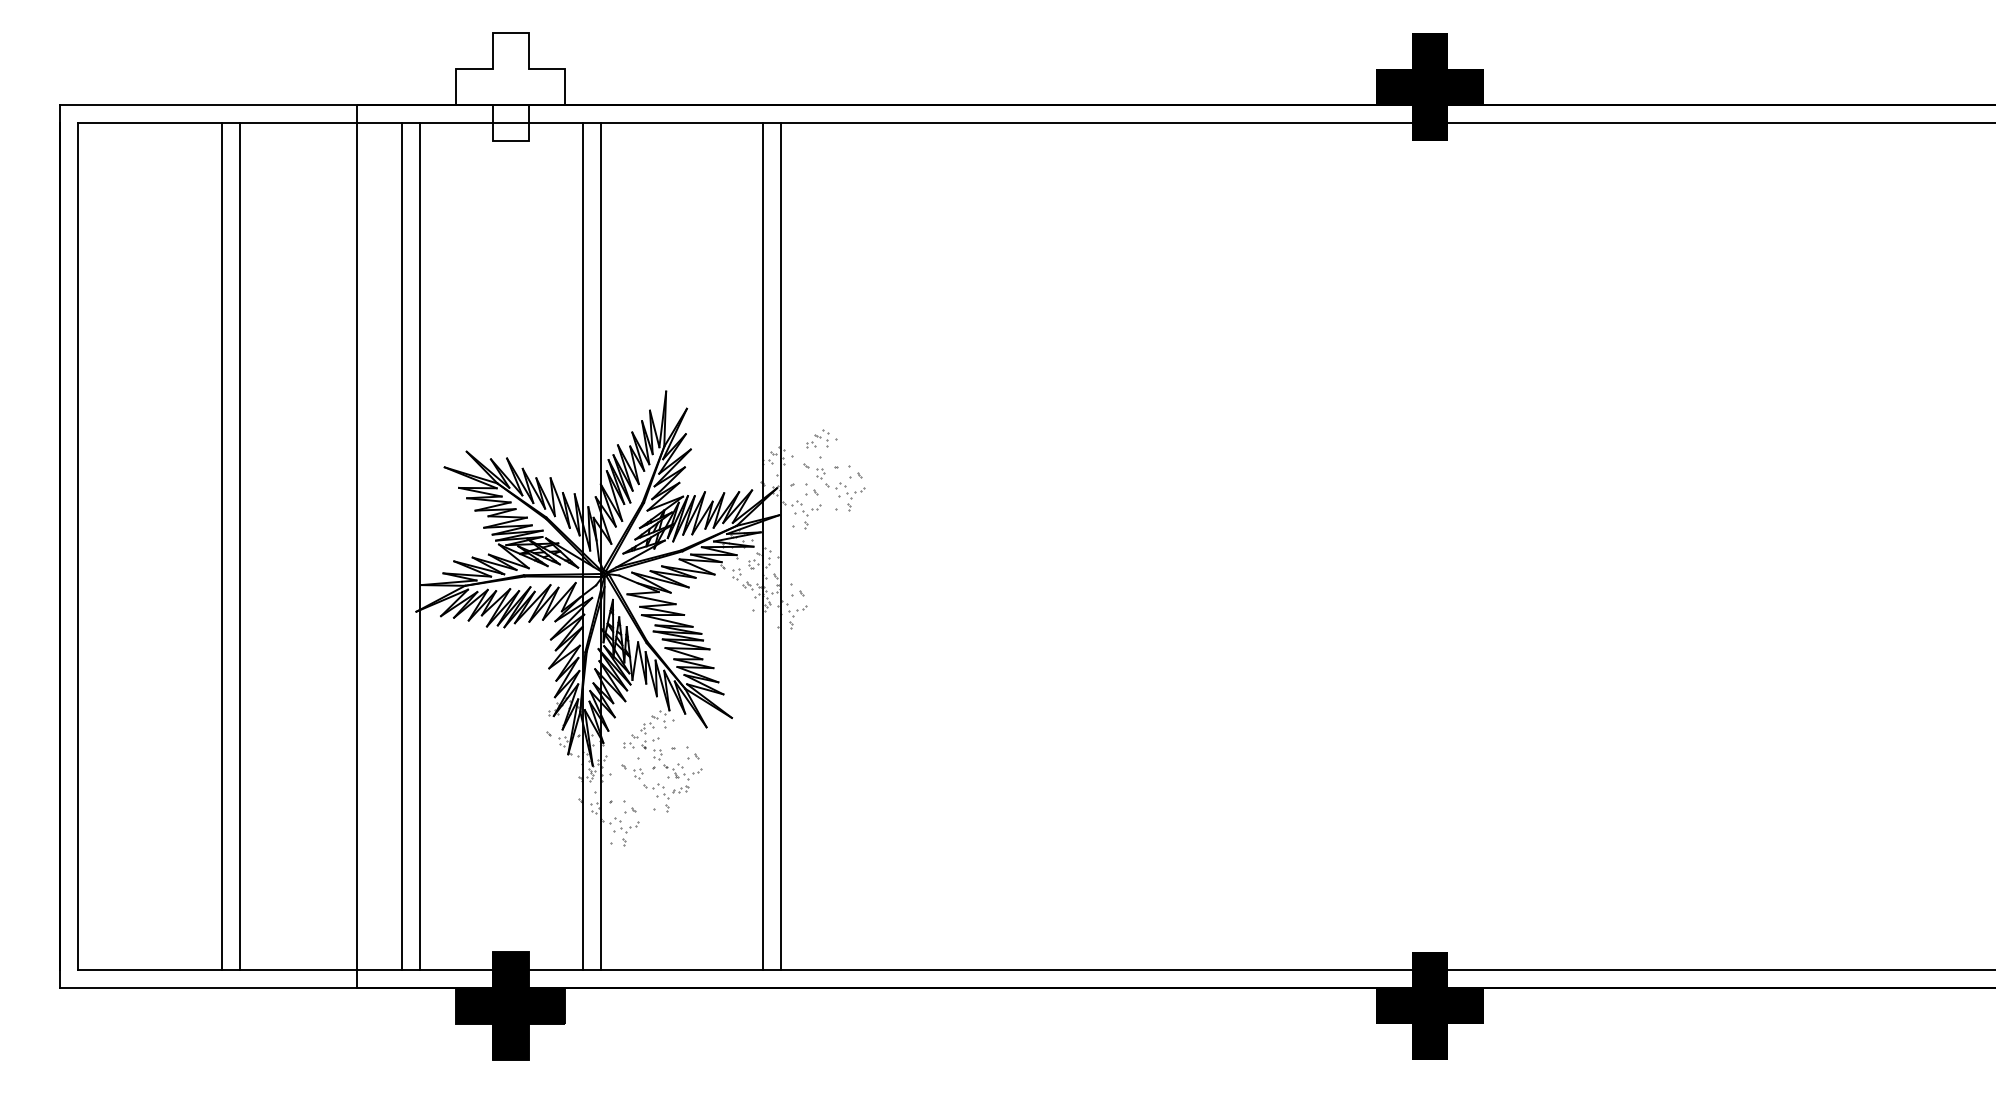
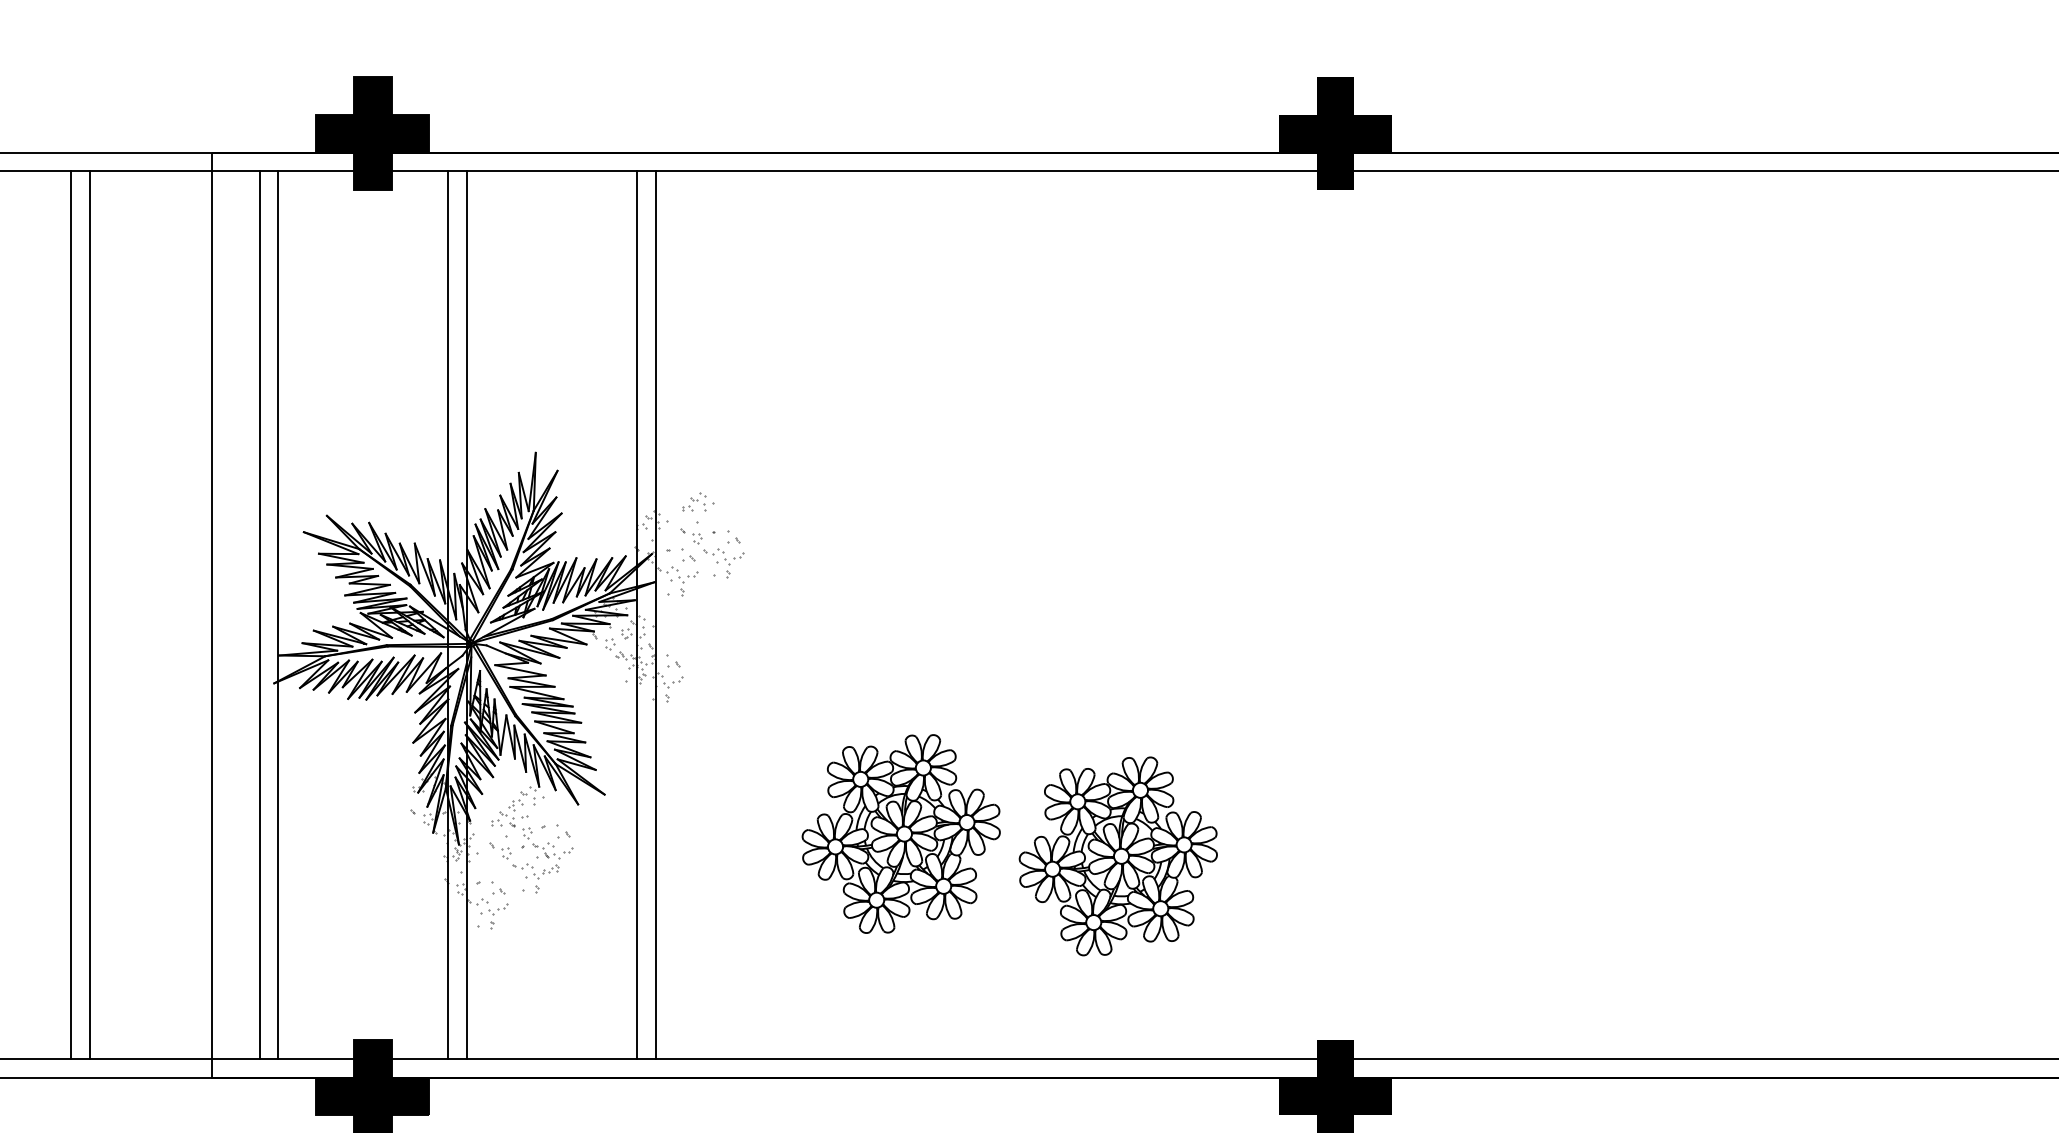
fill: (510, 86) -> (372, 133), added
part: (1108, 759) -> (999, 838), added

